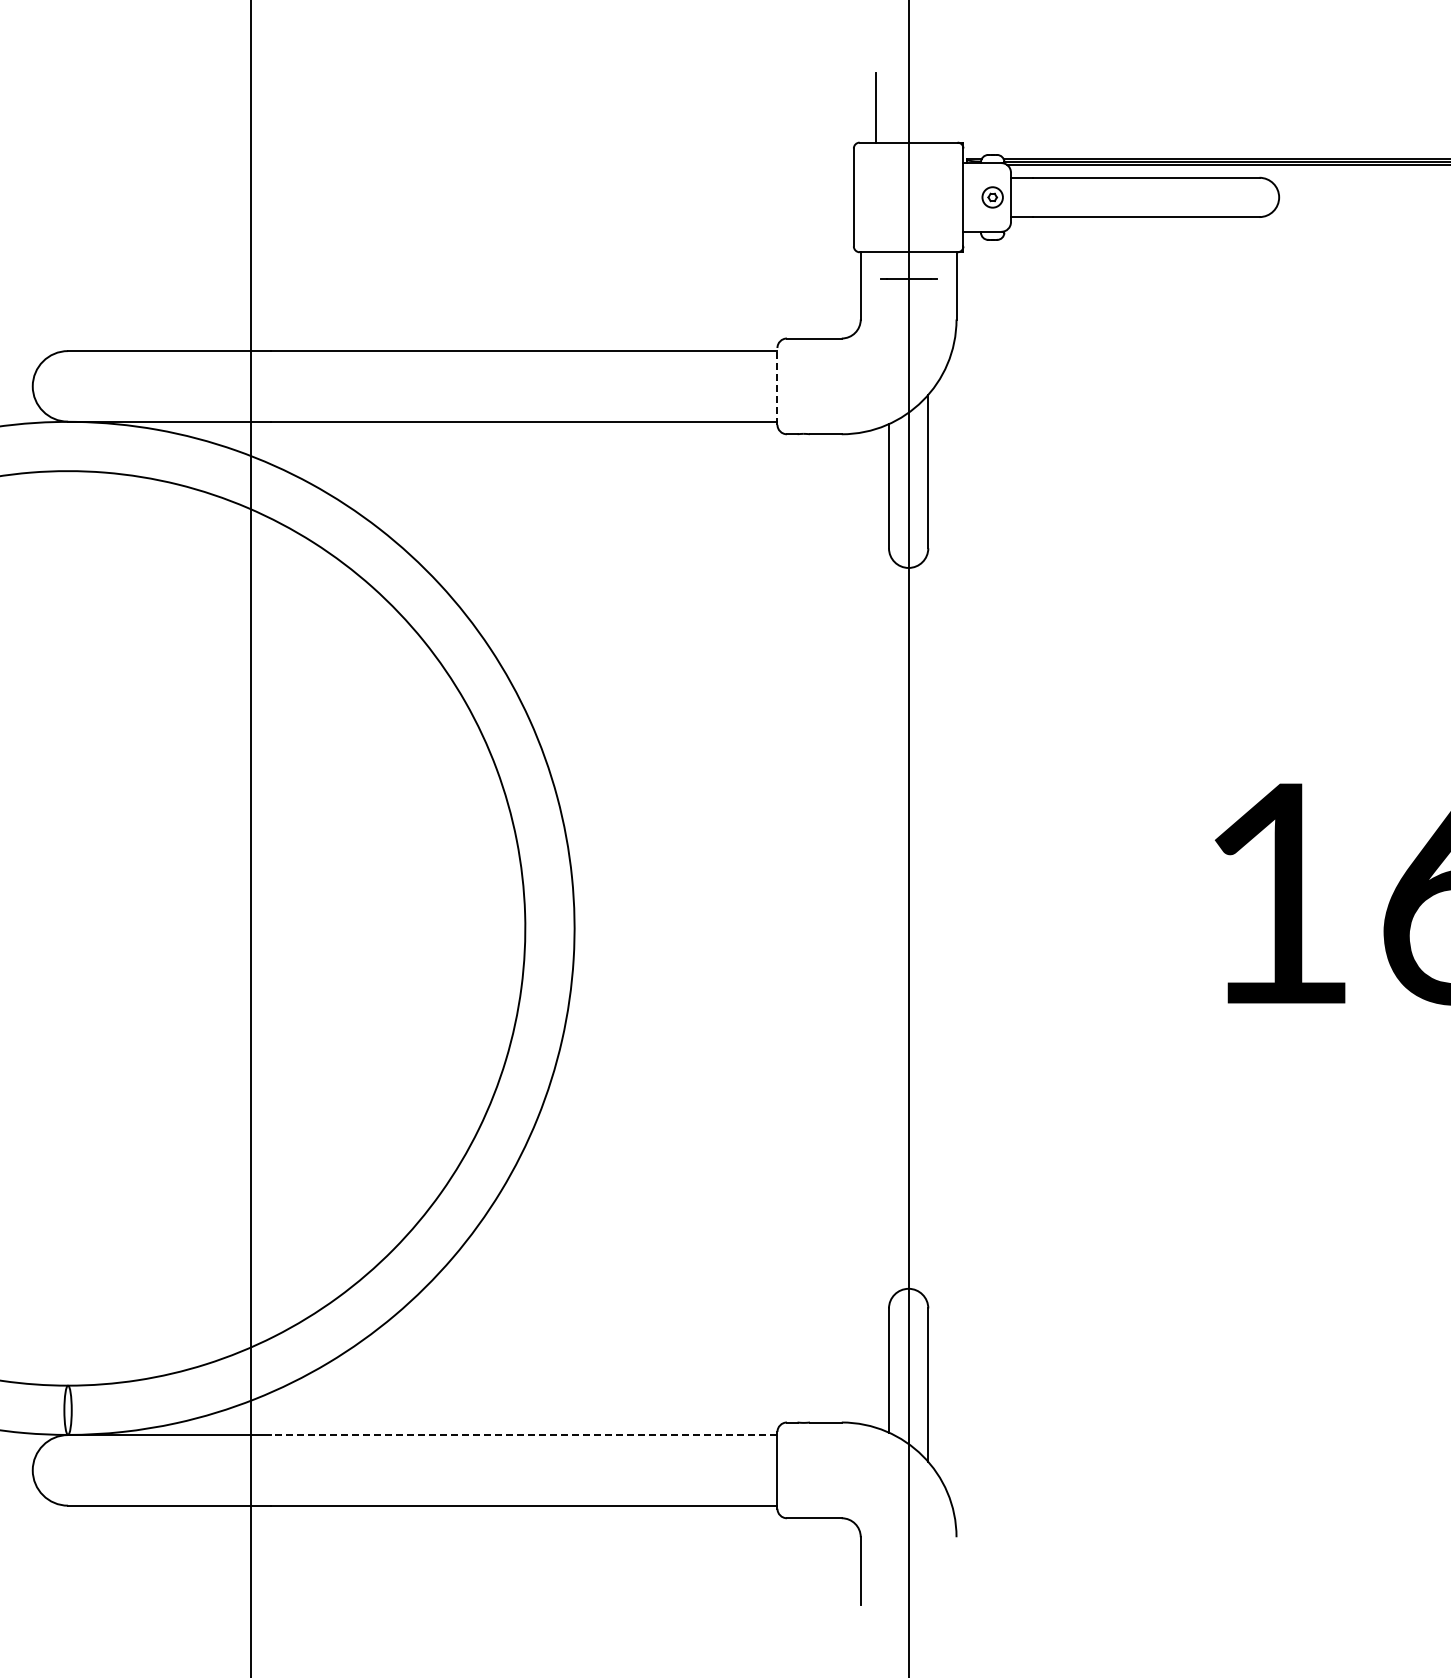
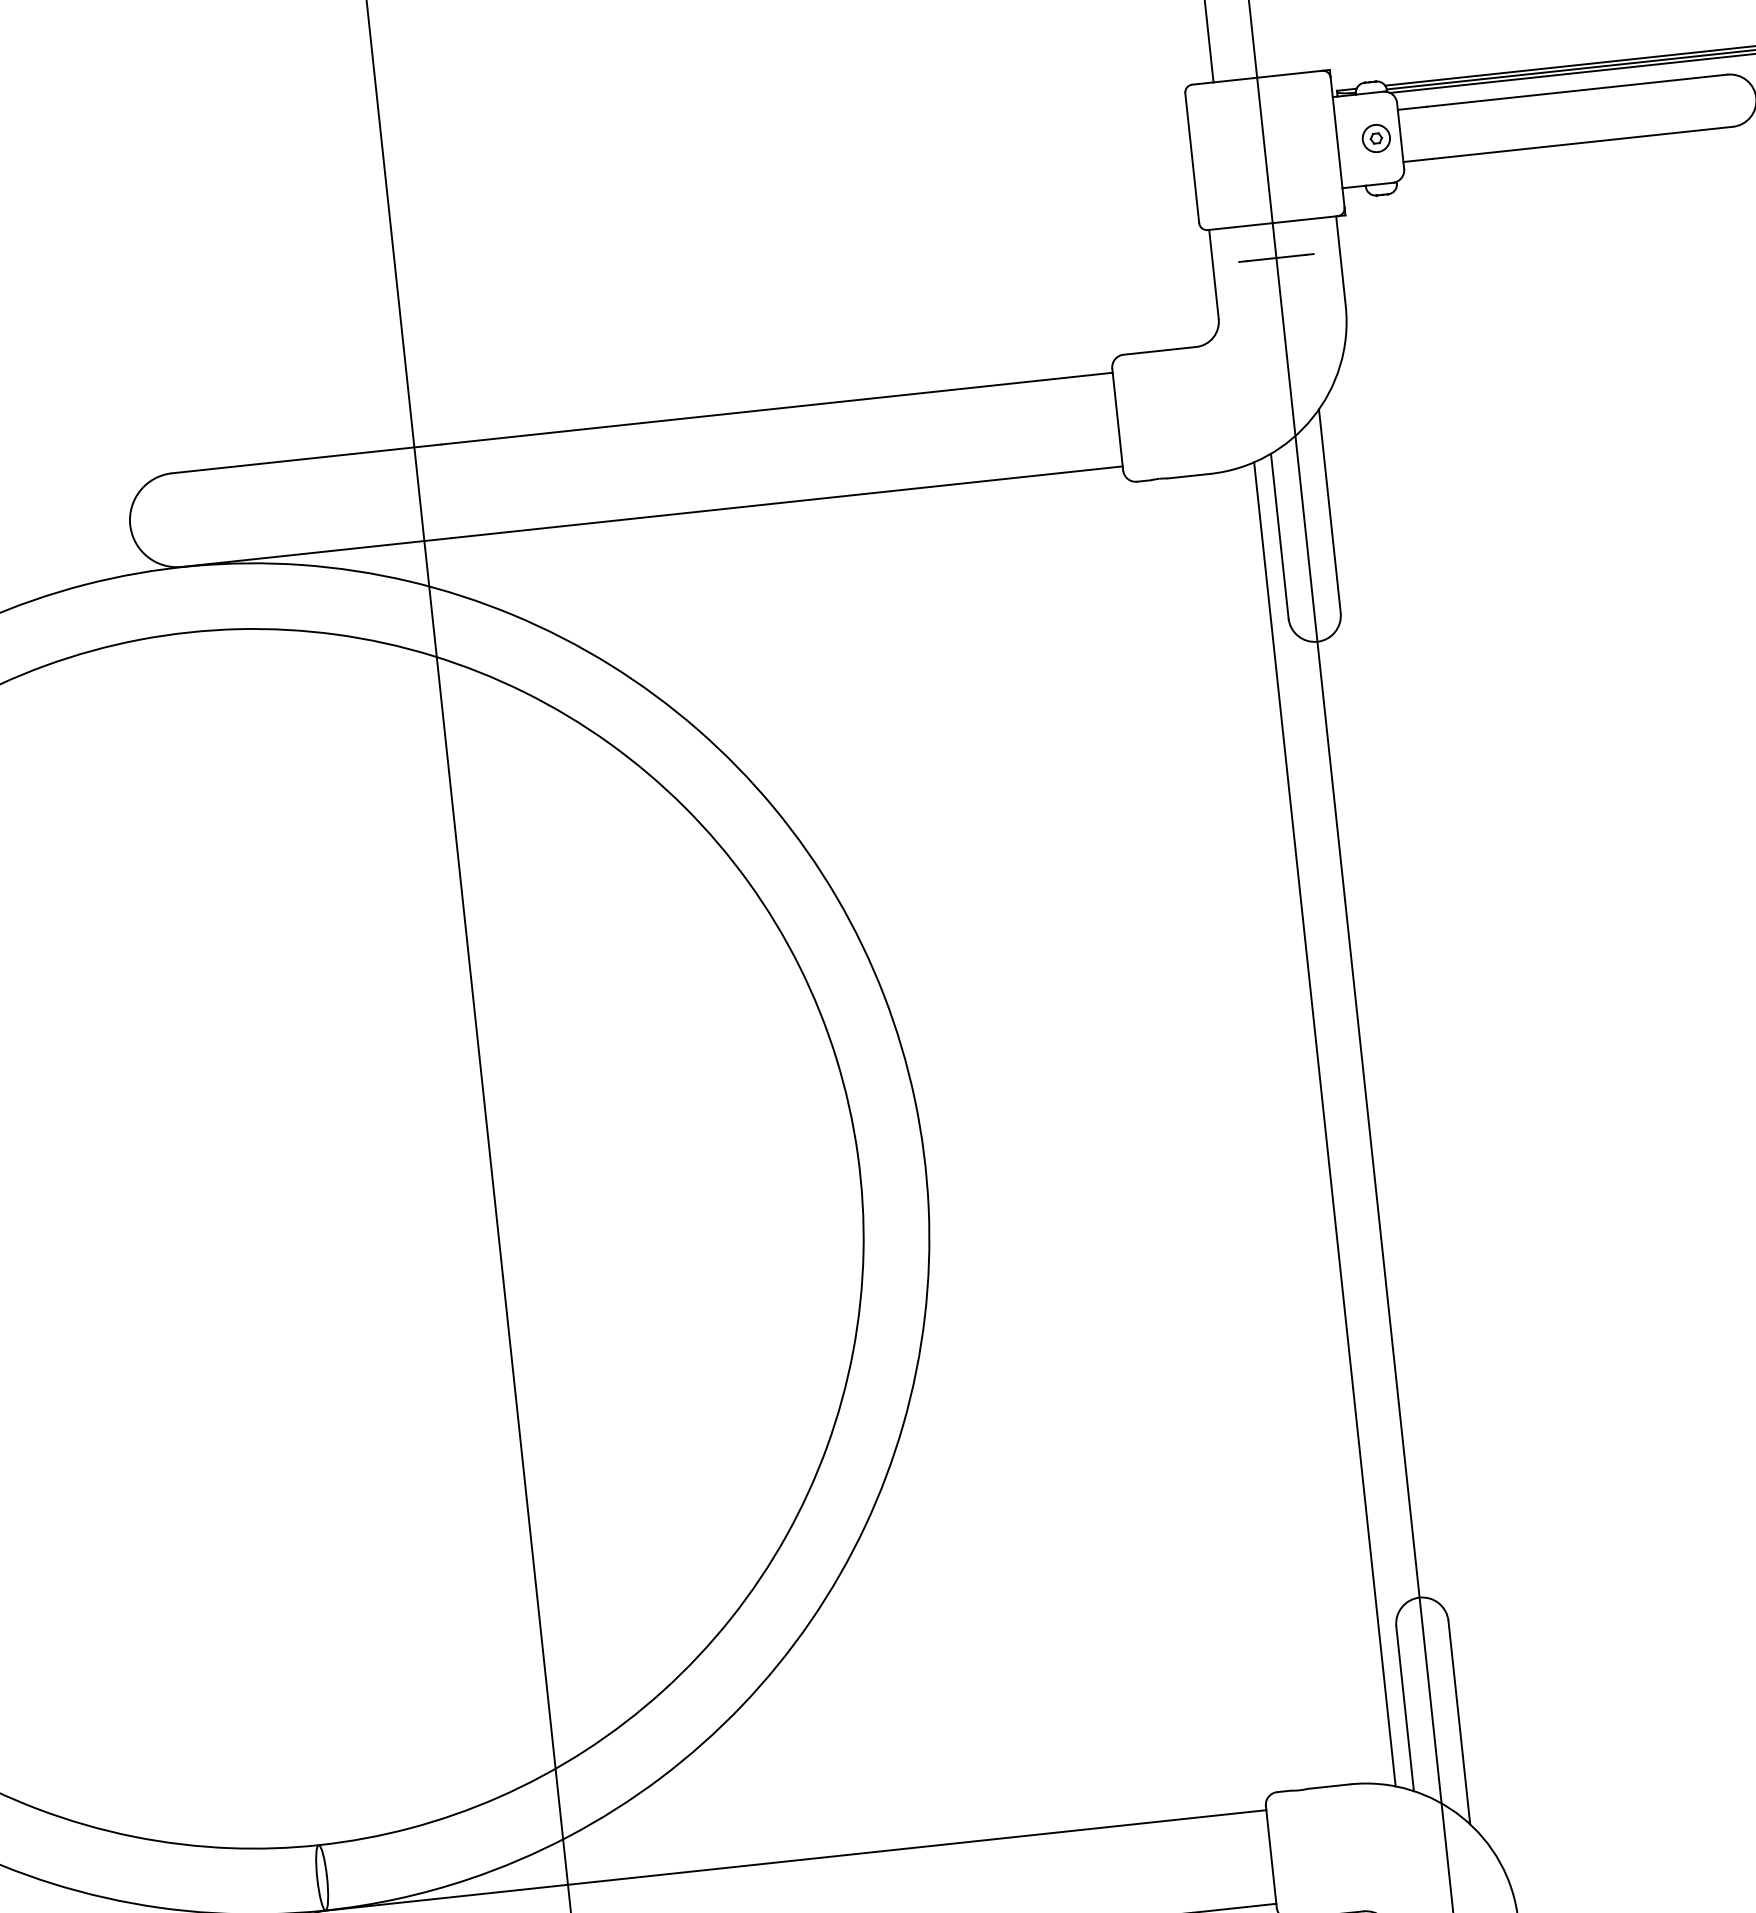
line: (777, 385) -> (1117, 418), dashed -> solid
line: (875, 928) -> (1324, 1124), added
line: (523, 1435) -> (929, 1846), dashed -> solid

